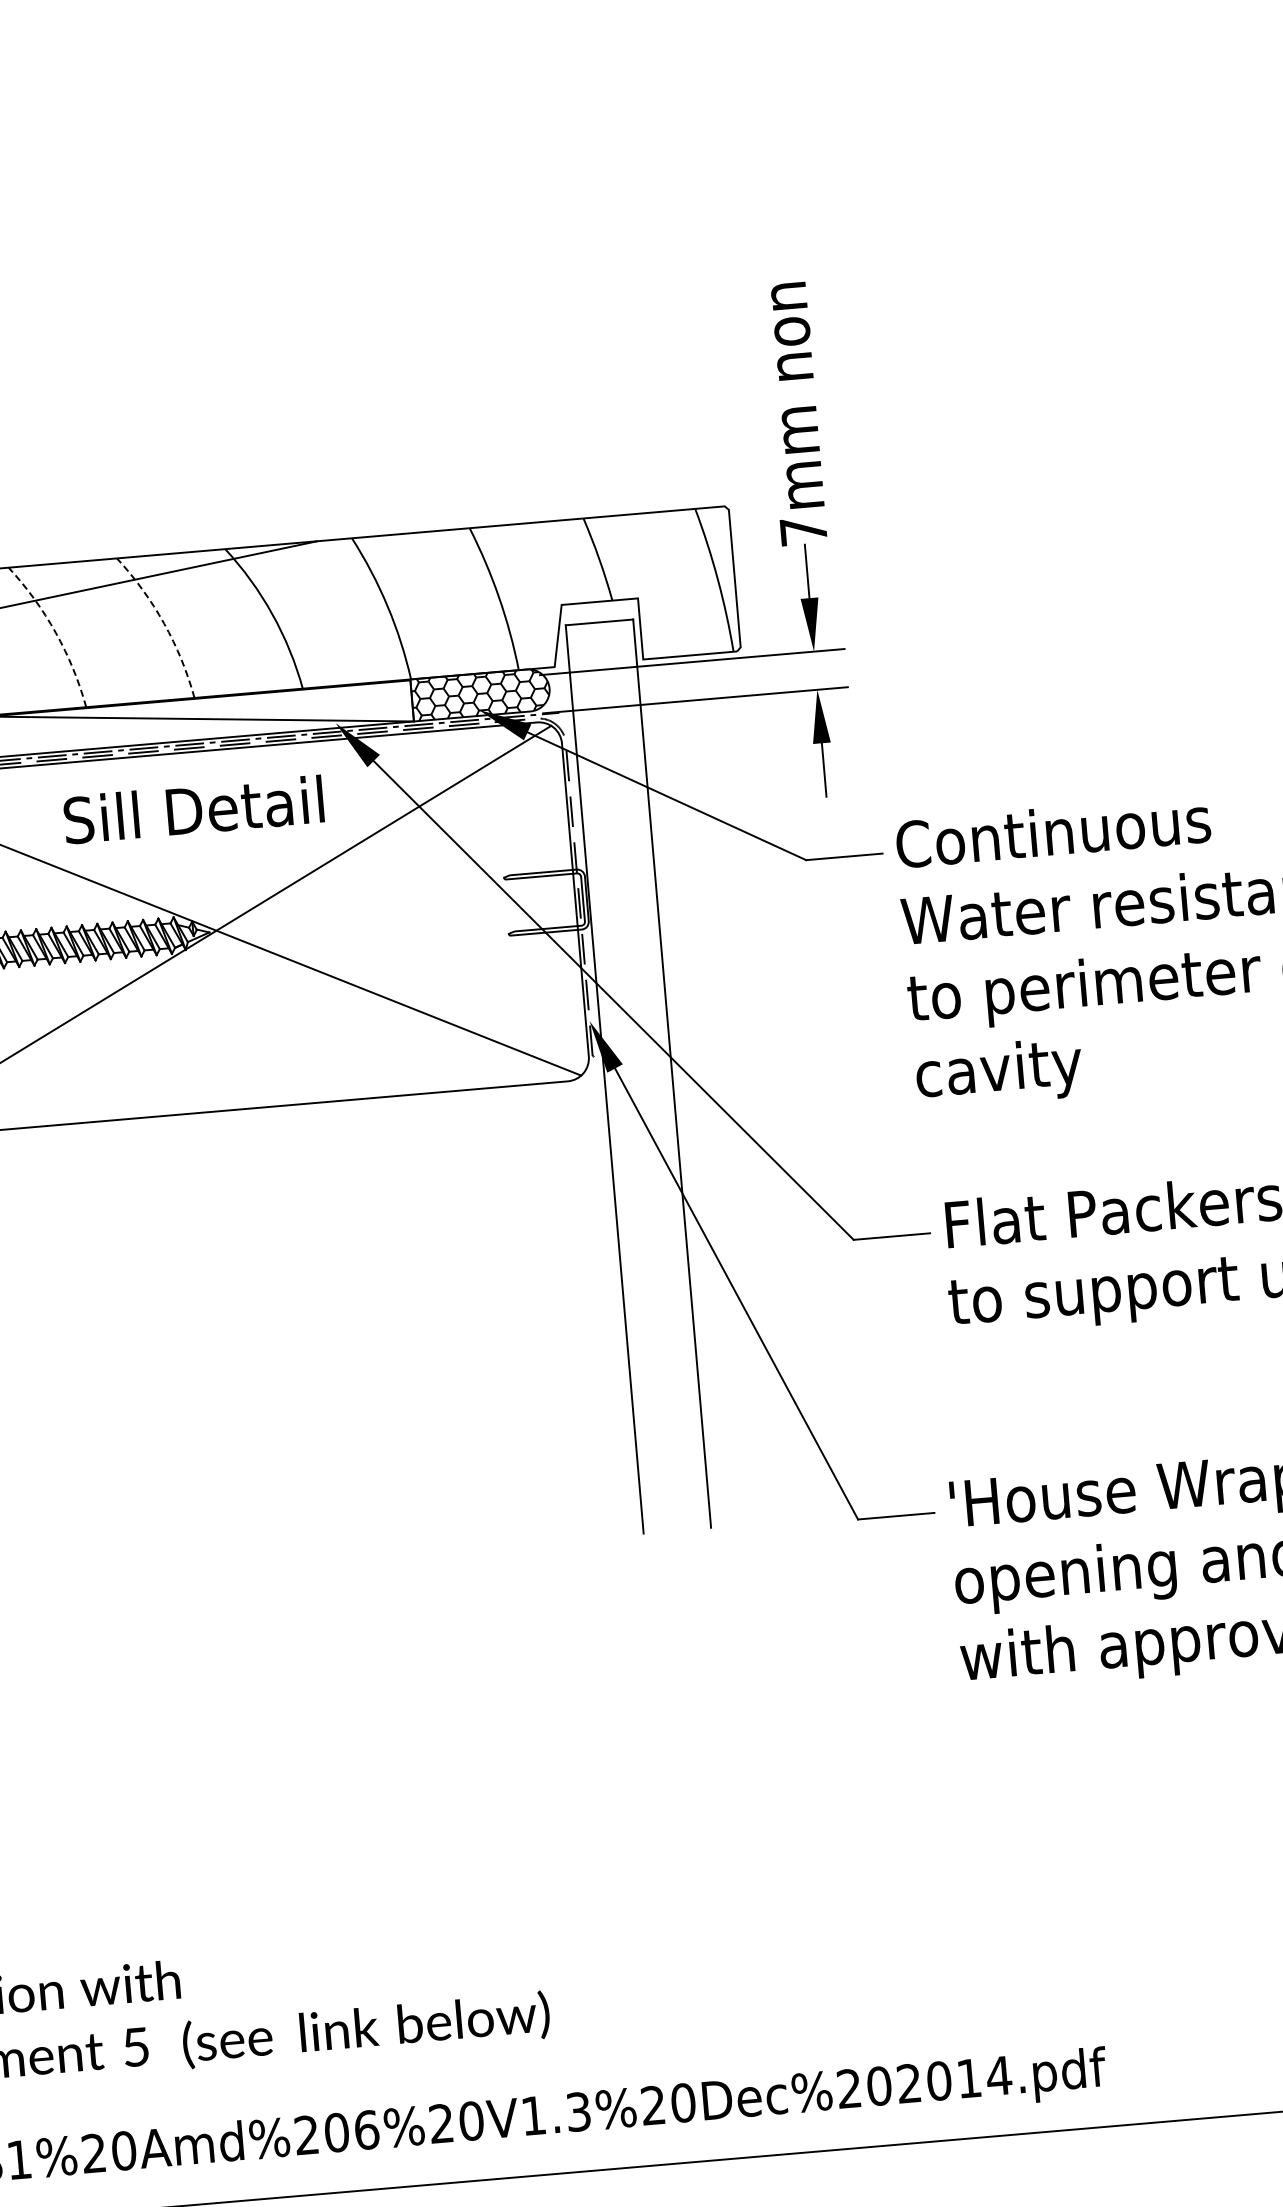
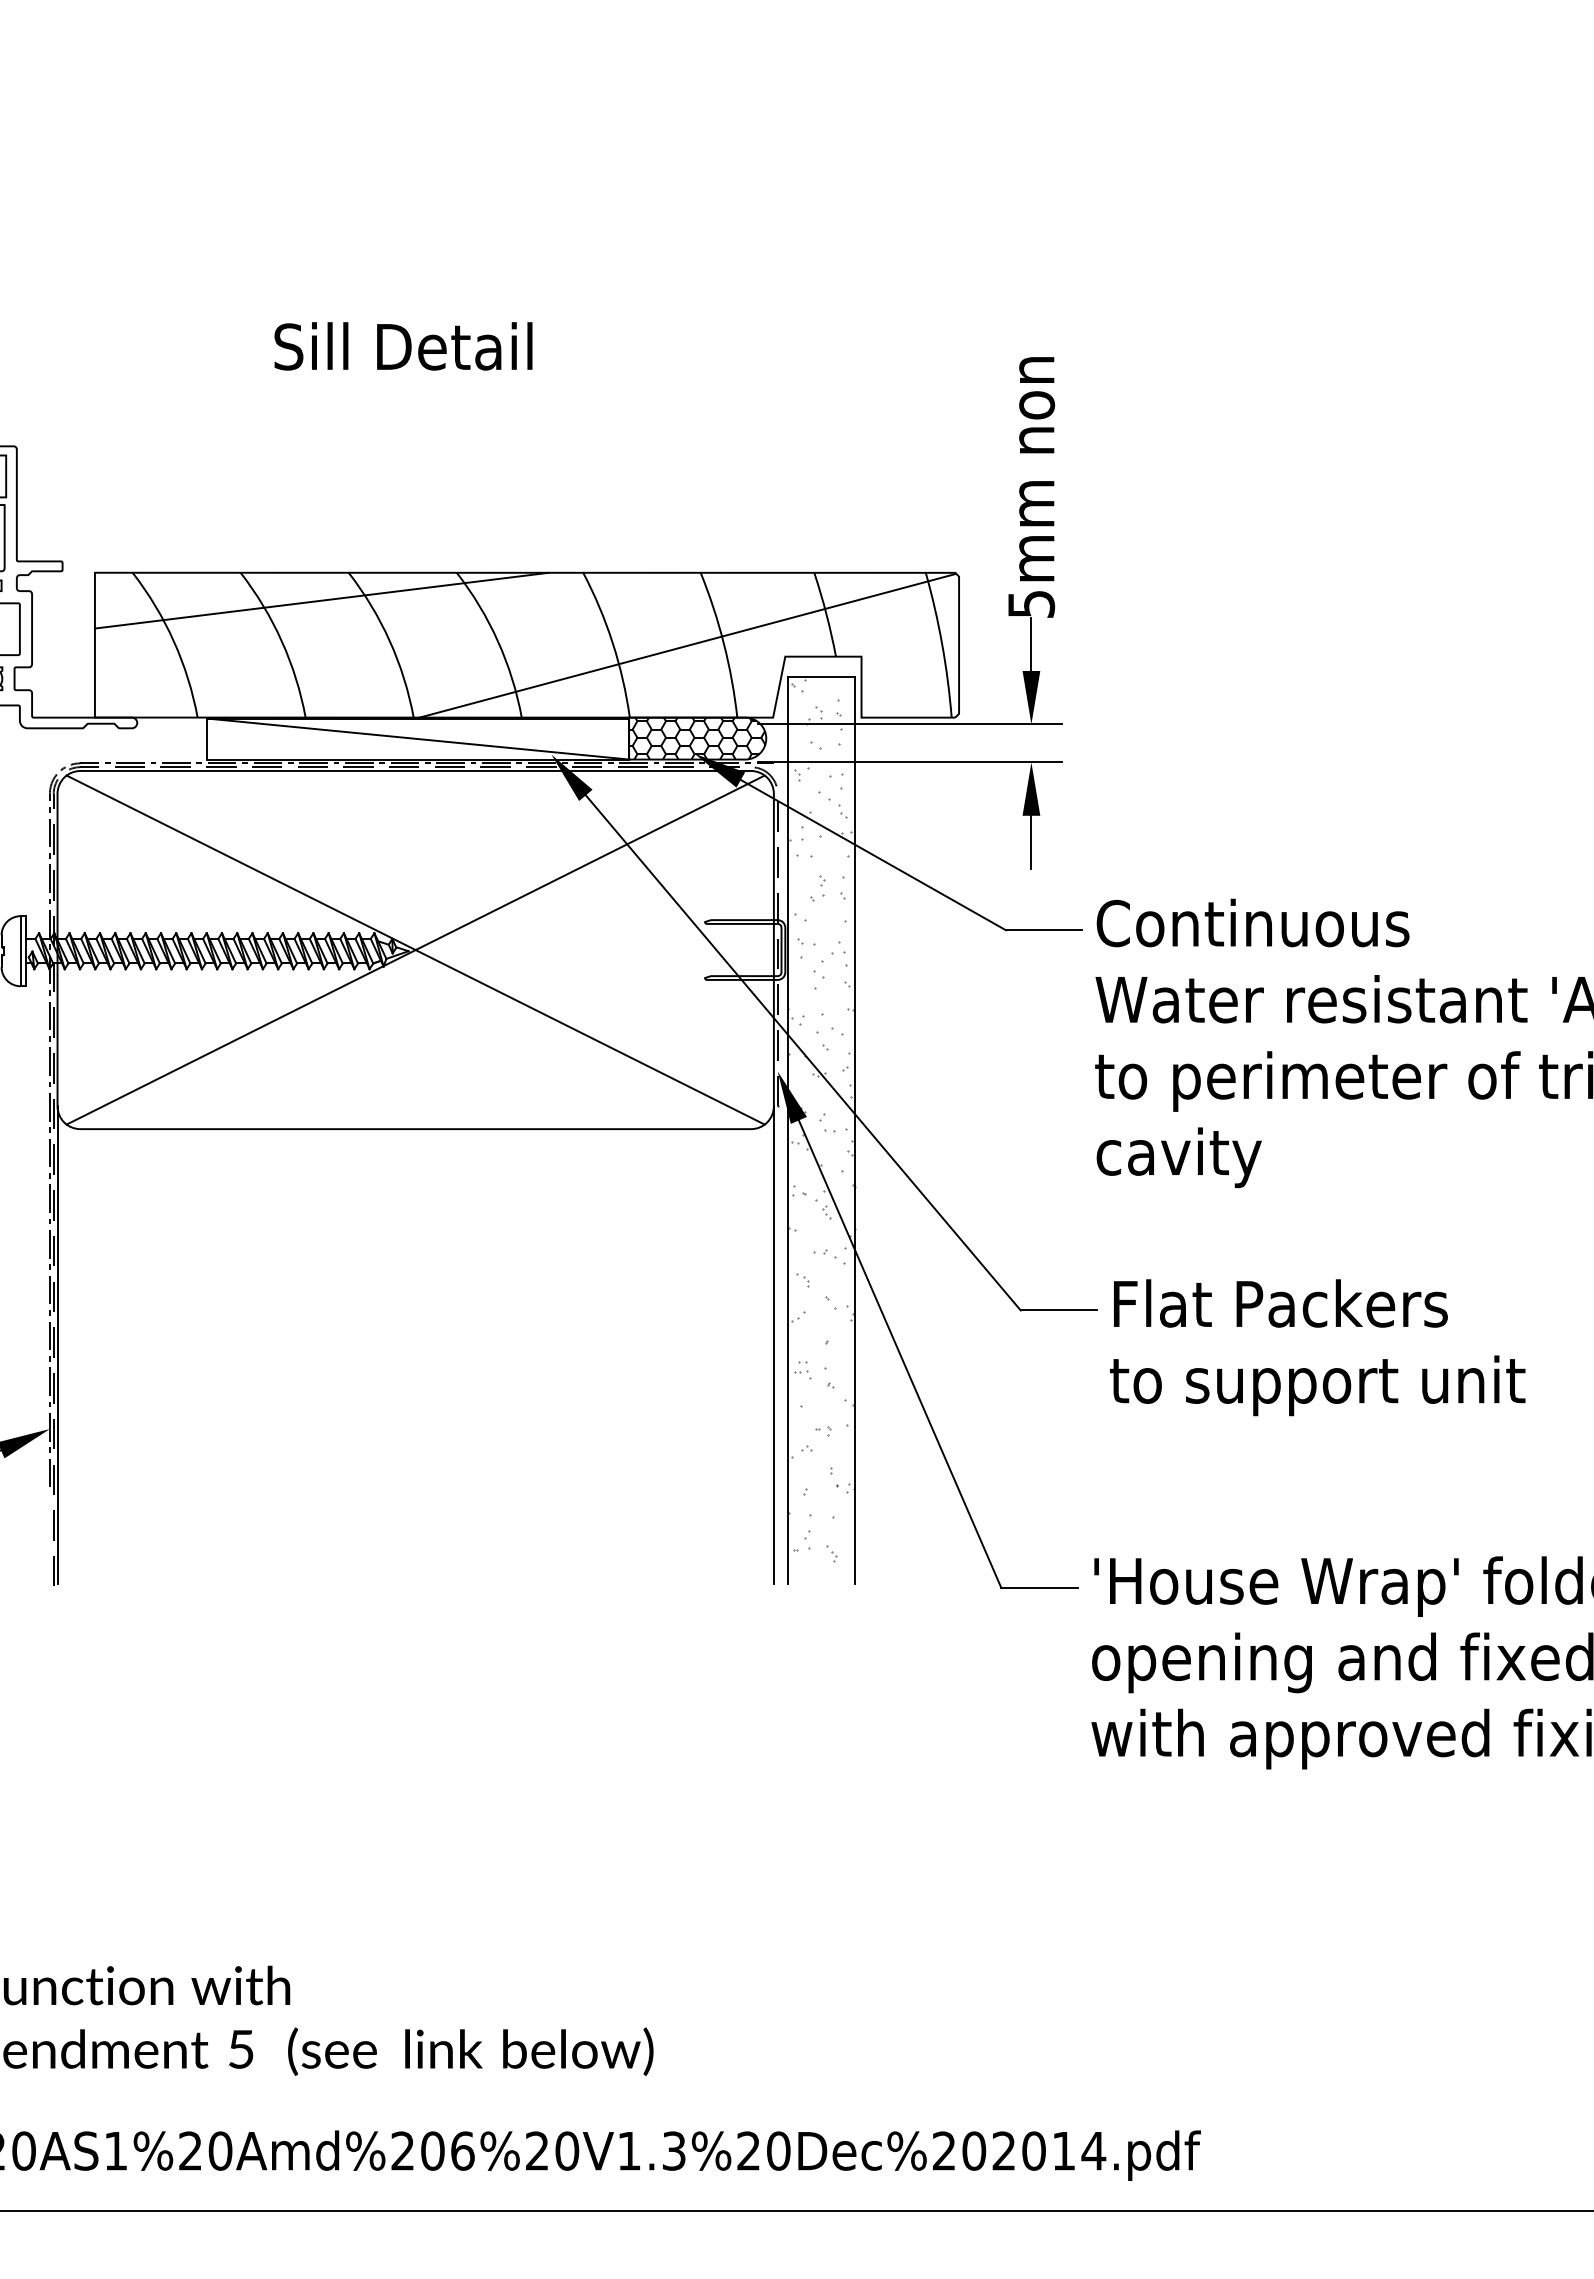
text: (803, 531) -> (1031, 604), 7mm -> 5mm
line: (462, 602) -> (687, 645), added
arc: (163, 623) -> (389, 641), dashed -> solid
arc: (55, 633) -> (281, 641), dashed -> solid
text: (193, 809) -> (403, 346), moved
hatch: (636, 1066) -> (820, 1120), added
line: (608, 1295) -> (773, 1344), added

